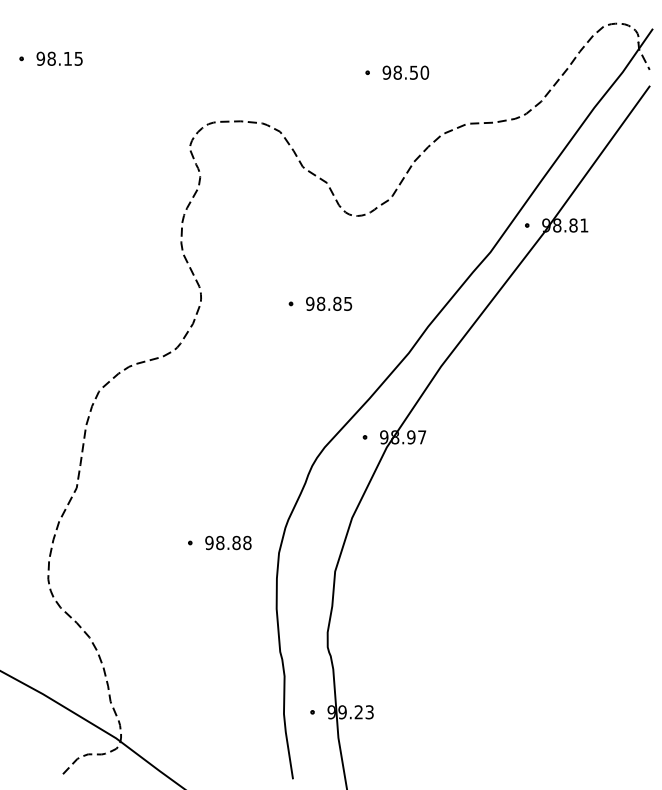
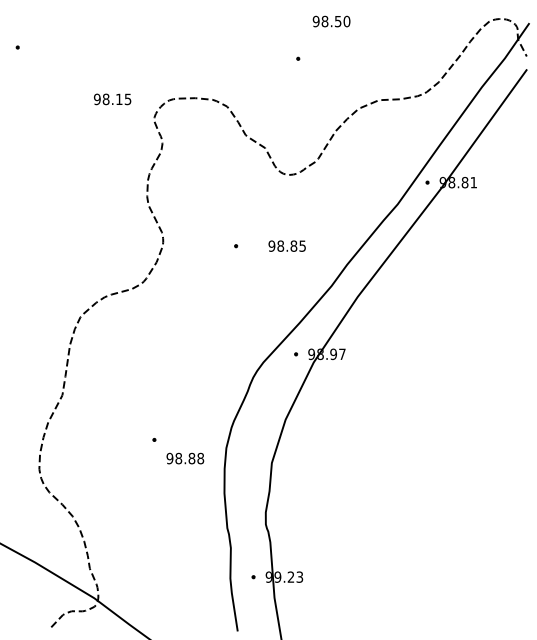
text: (59, 58) -> (112, 99), moved
text: (405, 72) -> (331, 21), moved
text: (329, 303) -> (287, 245), moved
text: (228, 542) -> (185, 458), moved

